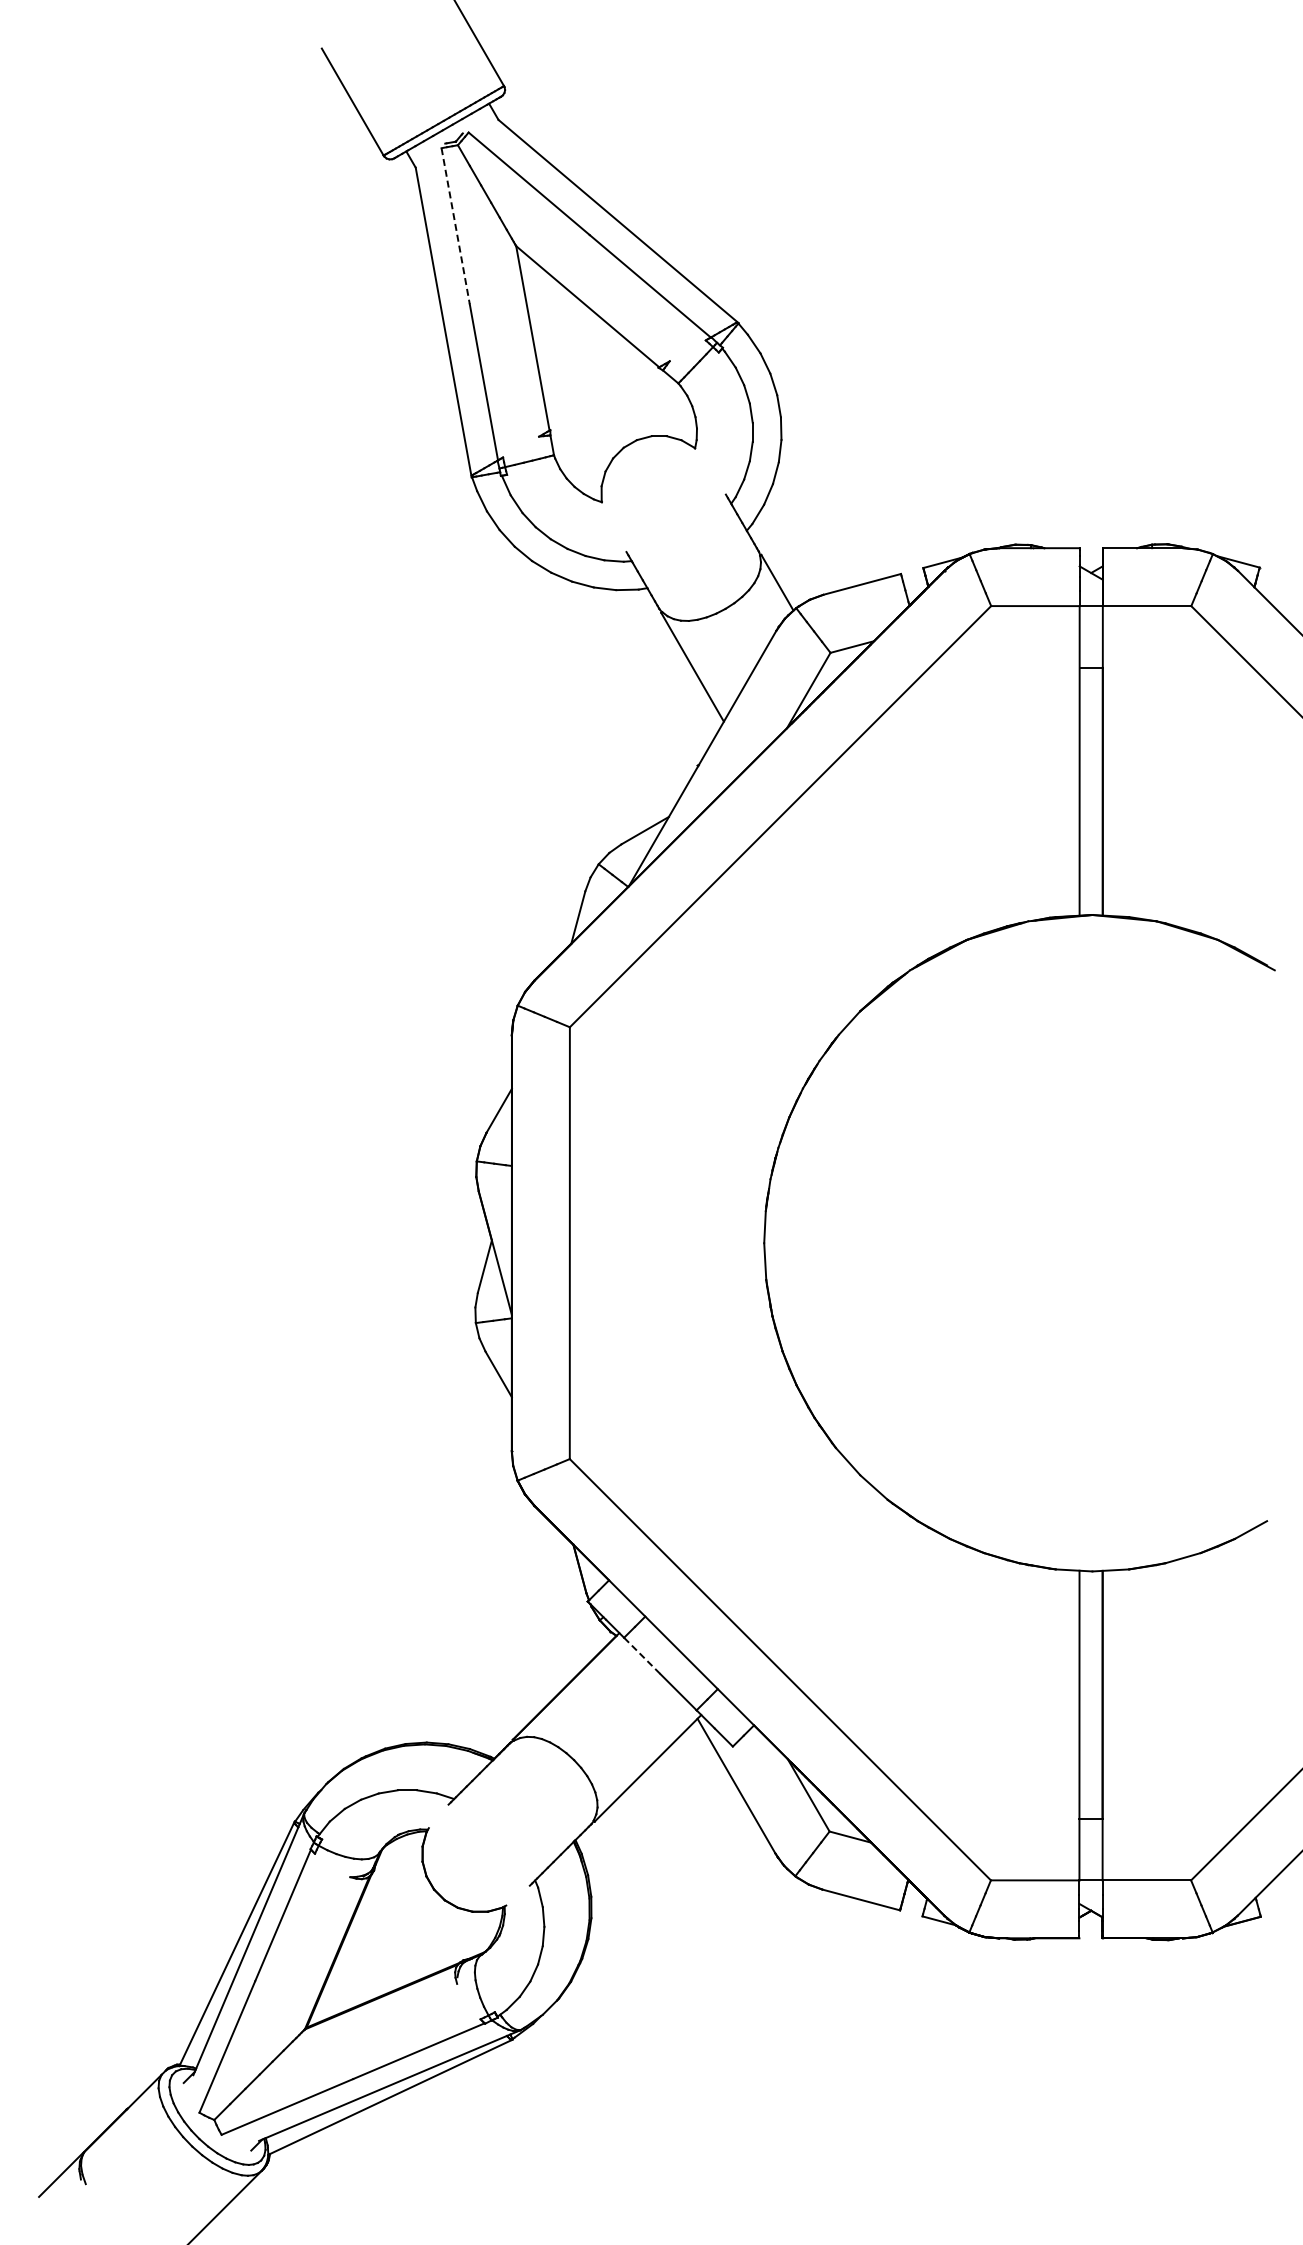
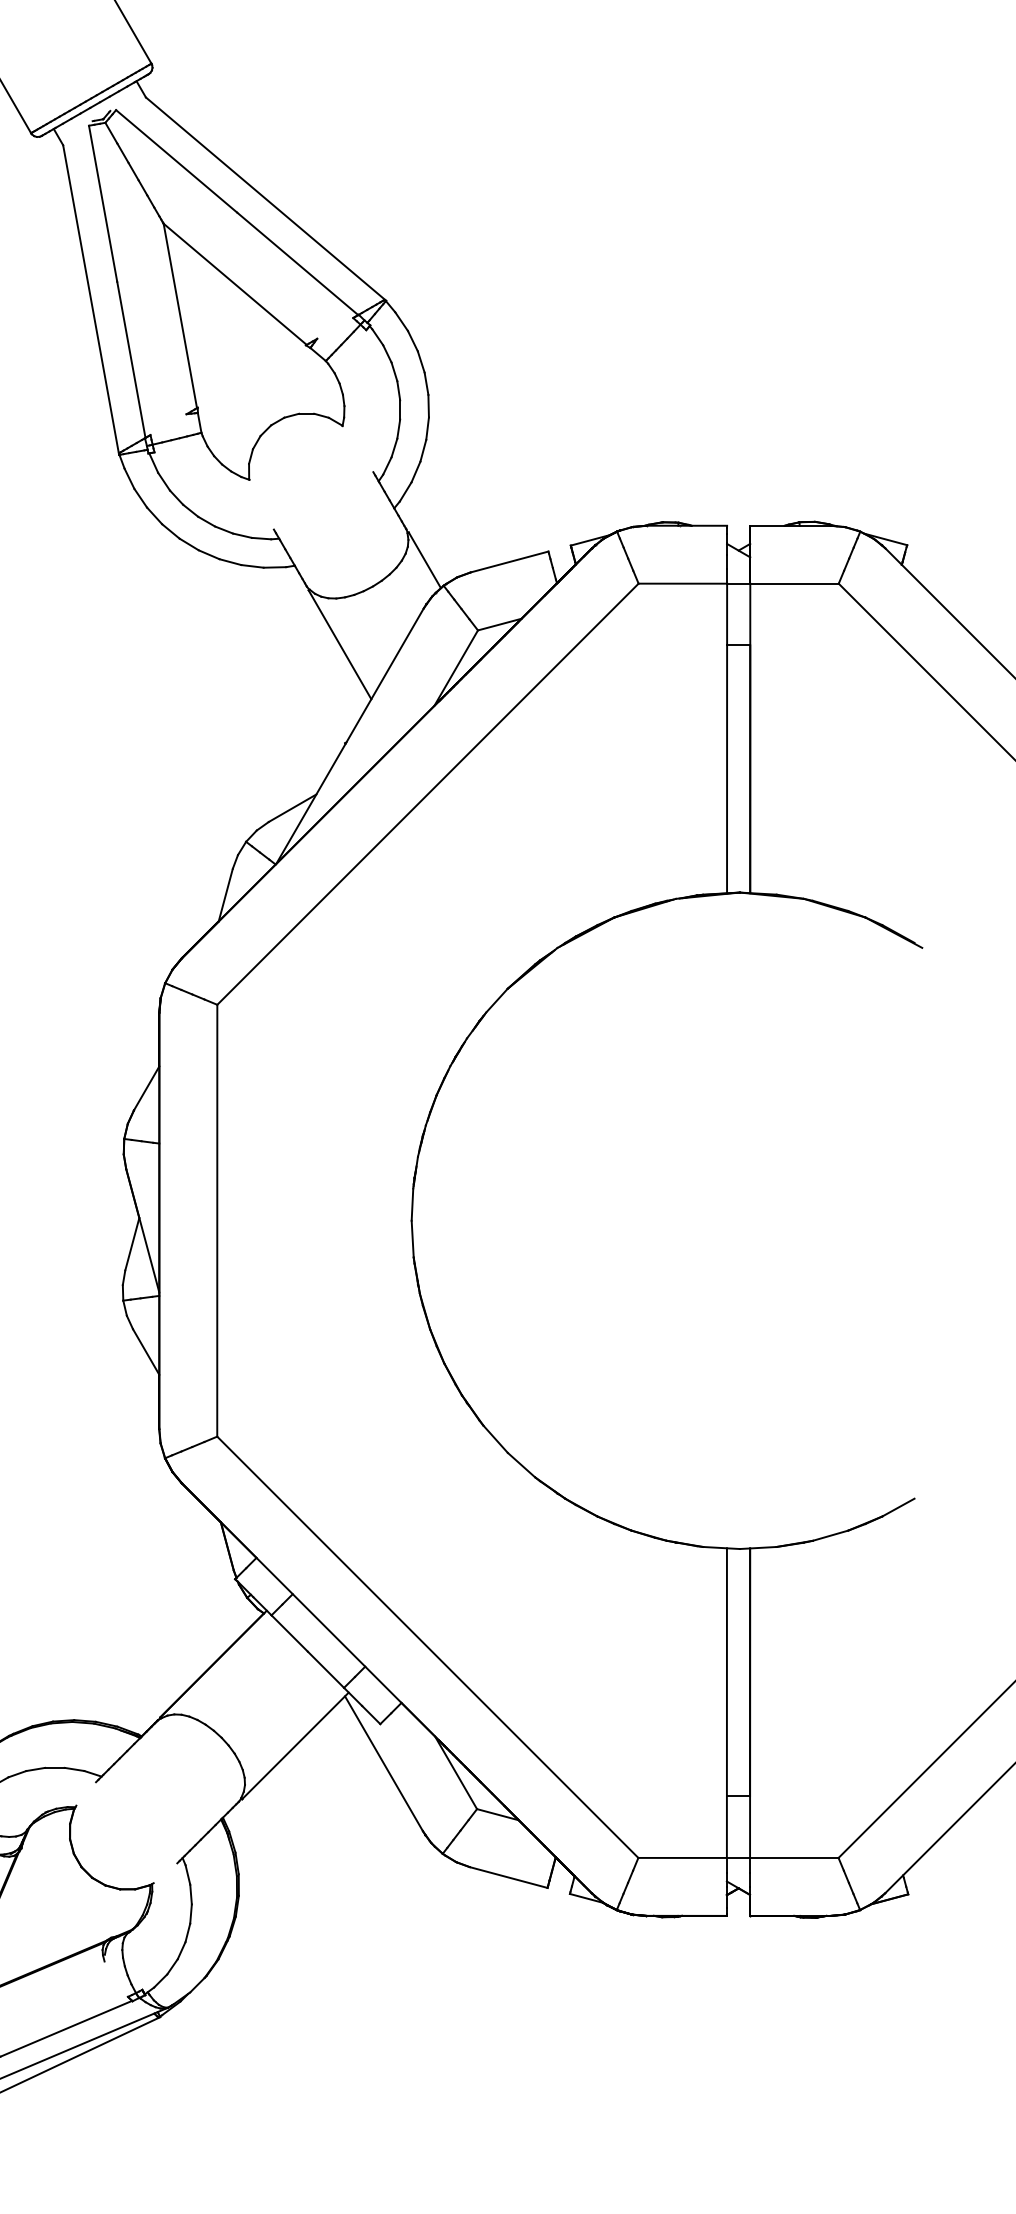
line: (455, 226) -> (102, 204), dashed -> solid
line: (642, 1655) -> (289, 1633), dashed -> solid

